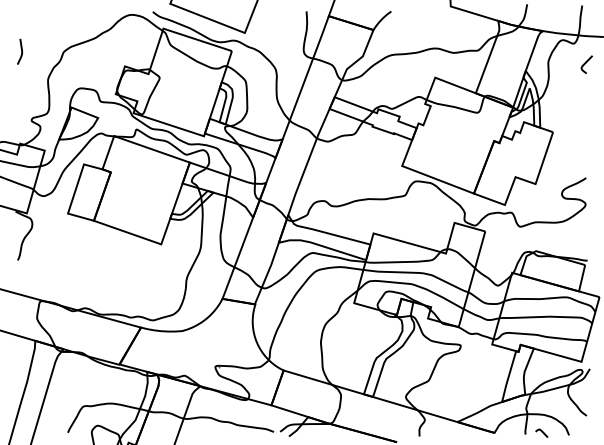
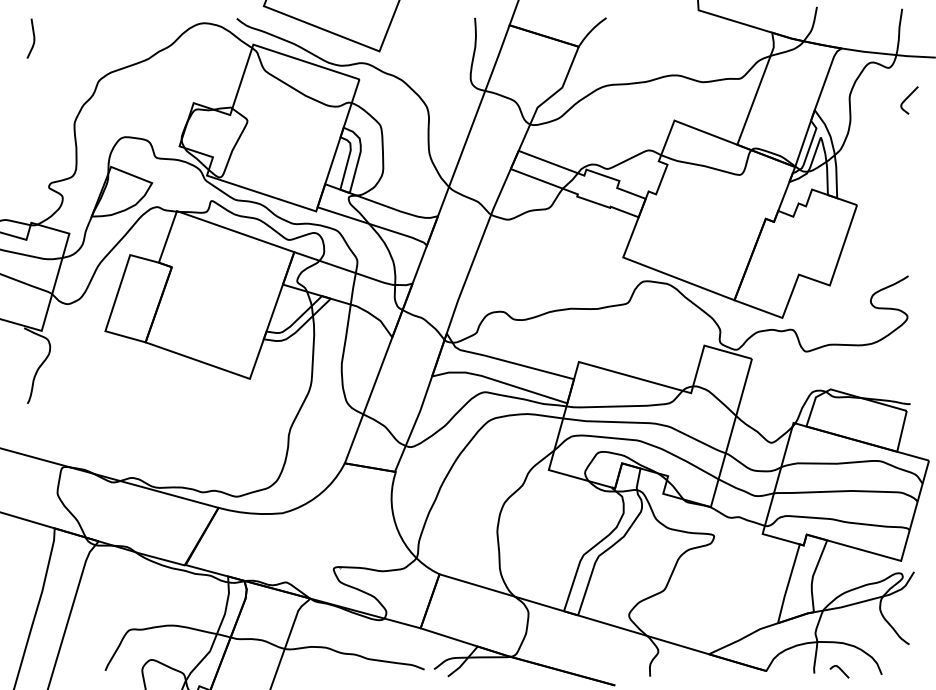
curve: (21, 51) -> (33, 38), moved

